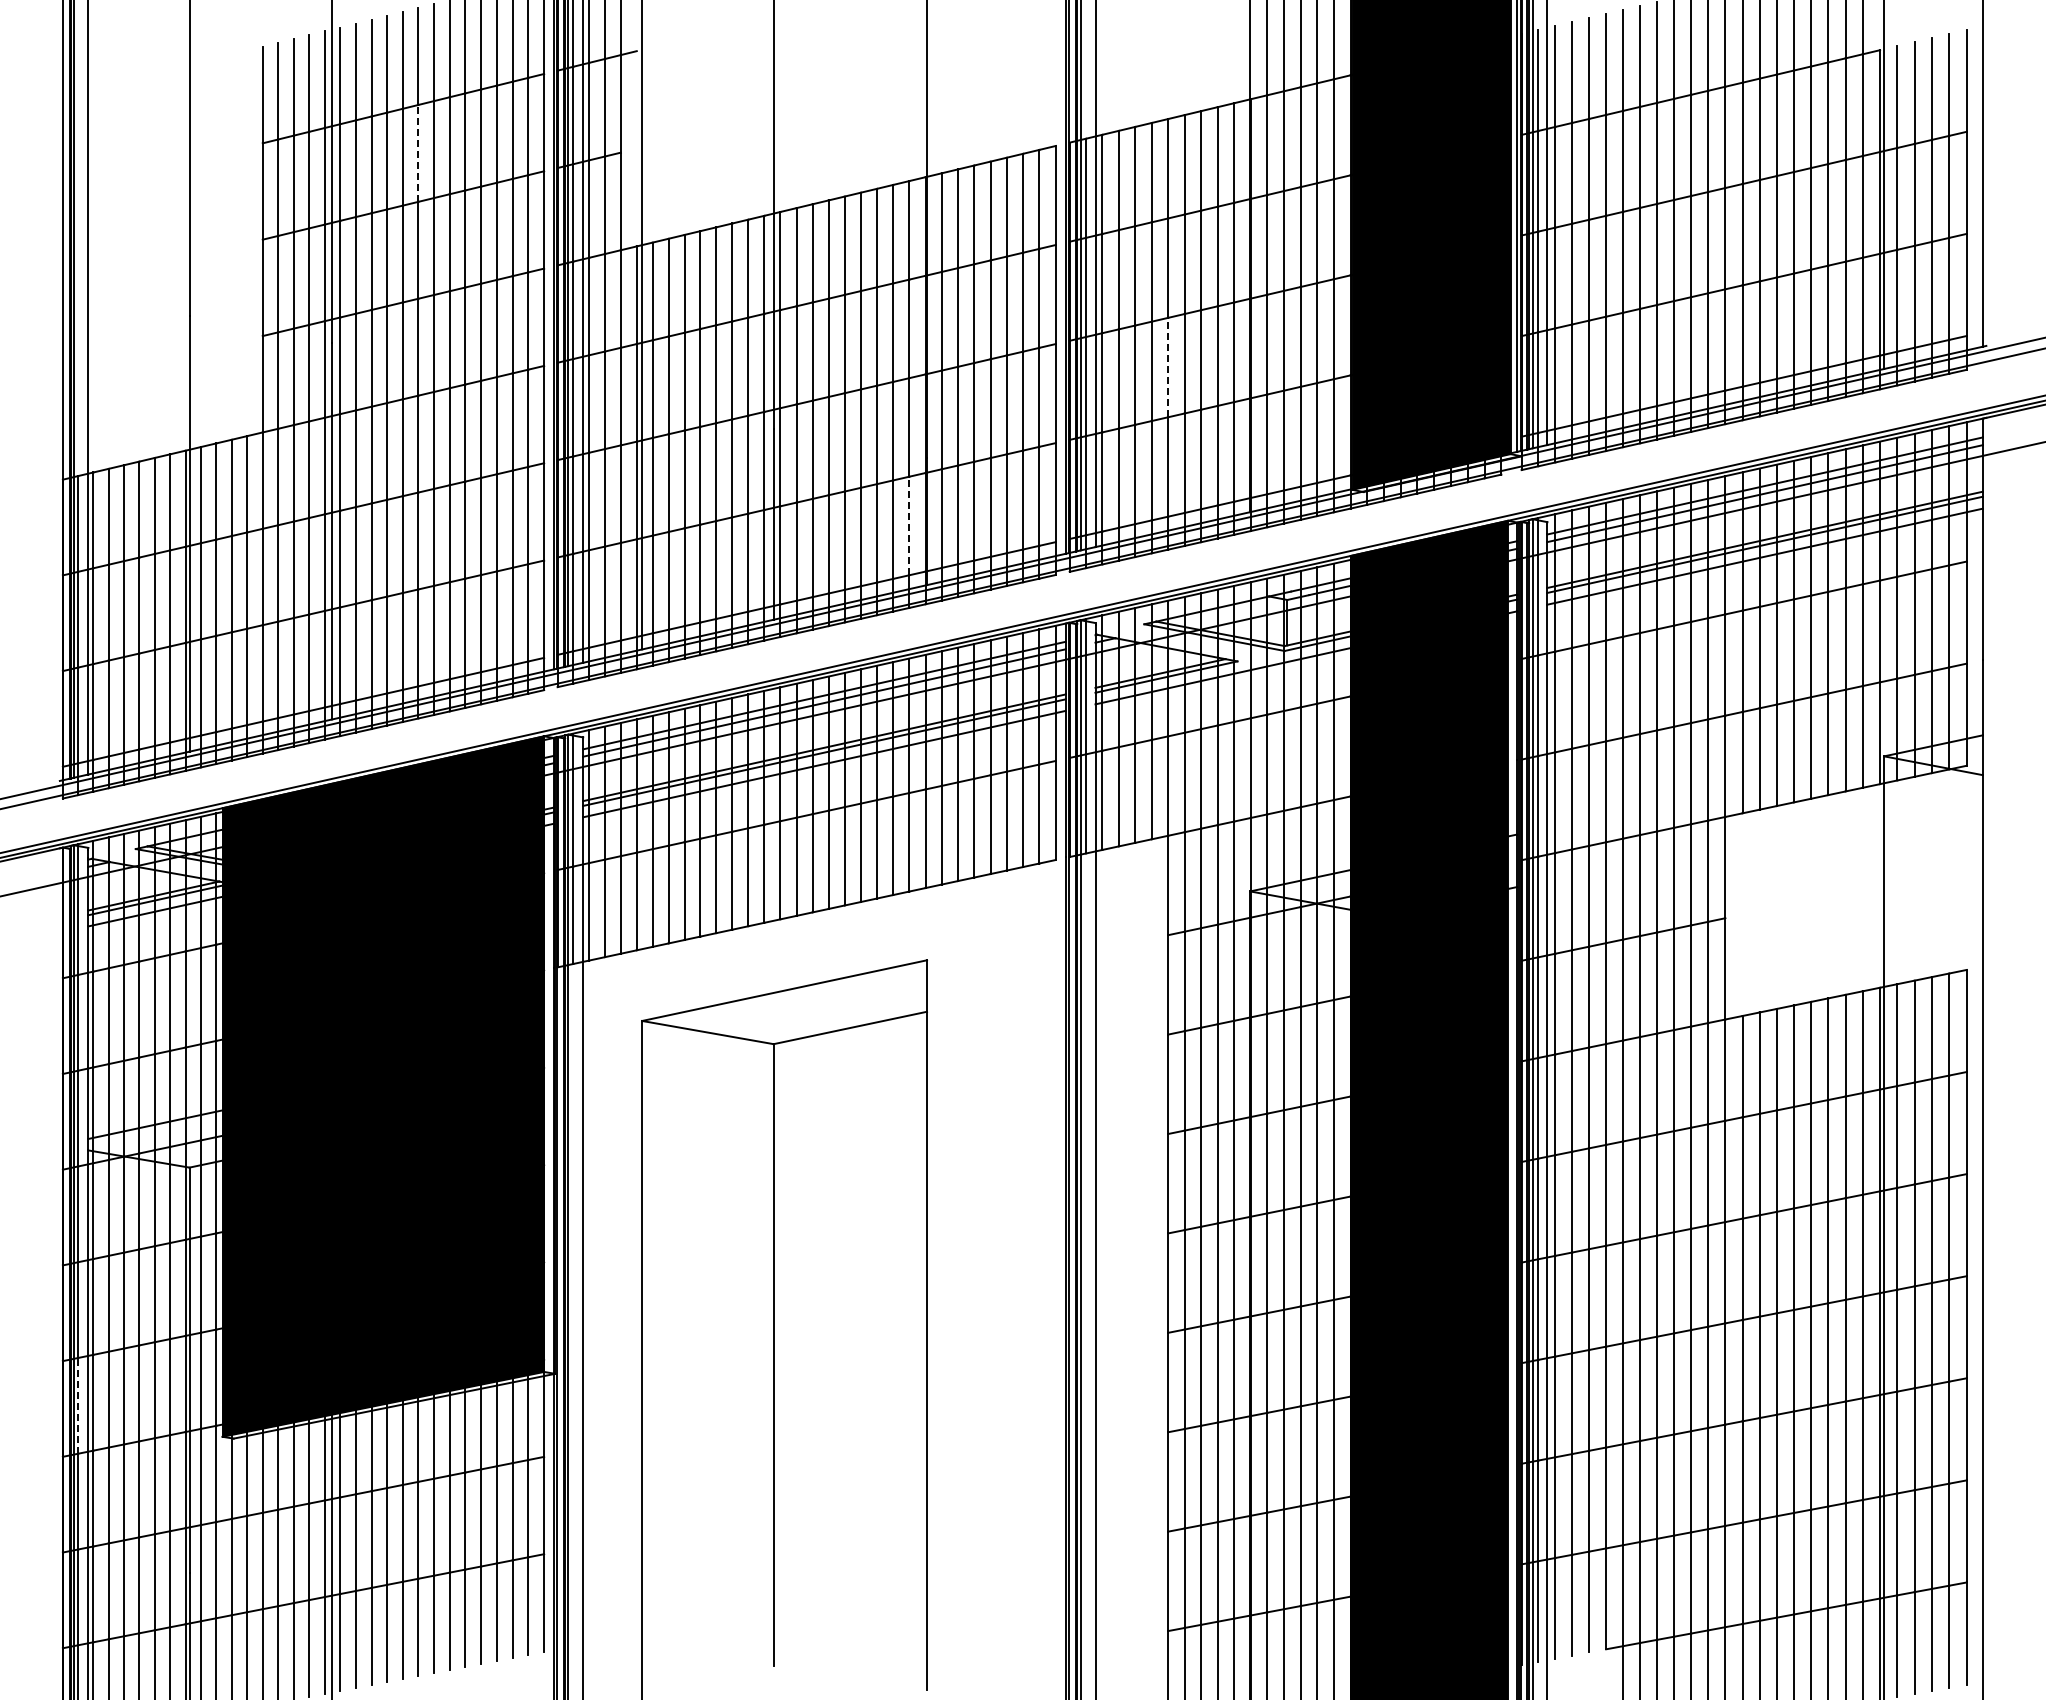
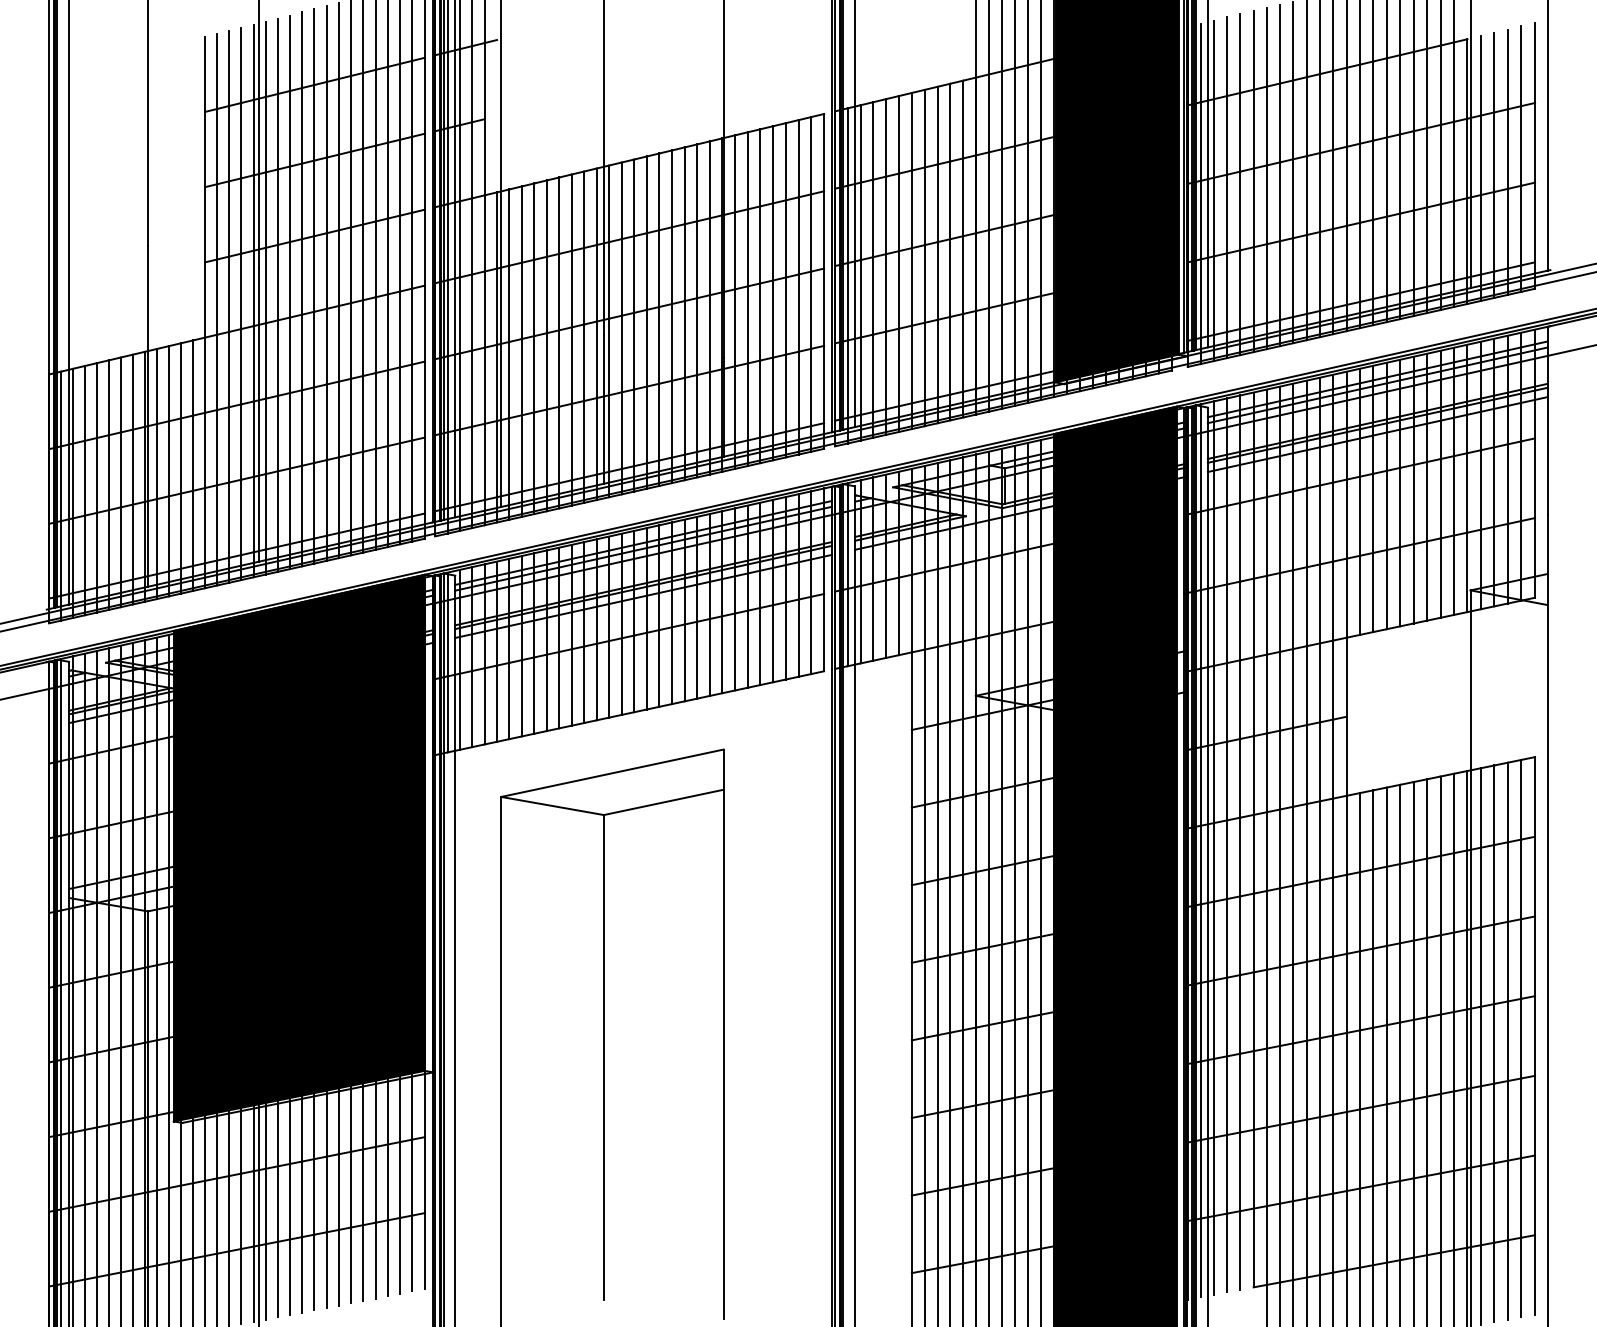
line: (418, 152) -> (326, 119), dashed -> solid
line: (1168, 367) -> (912, 286), dashed -> solid
line: (909, 525) -> (709, 410), dashed -> solid
line: (78, 1405) -> (61, 1097), dashed -> solid

